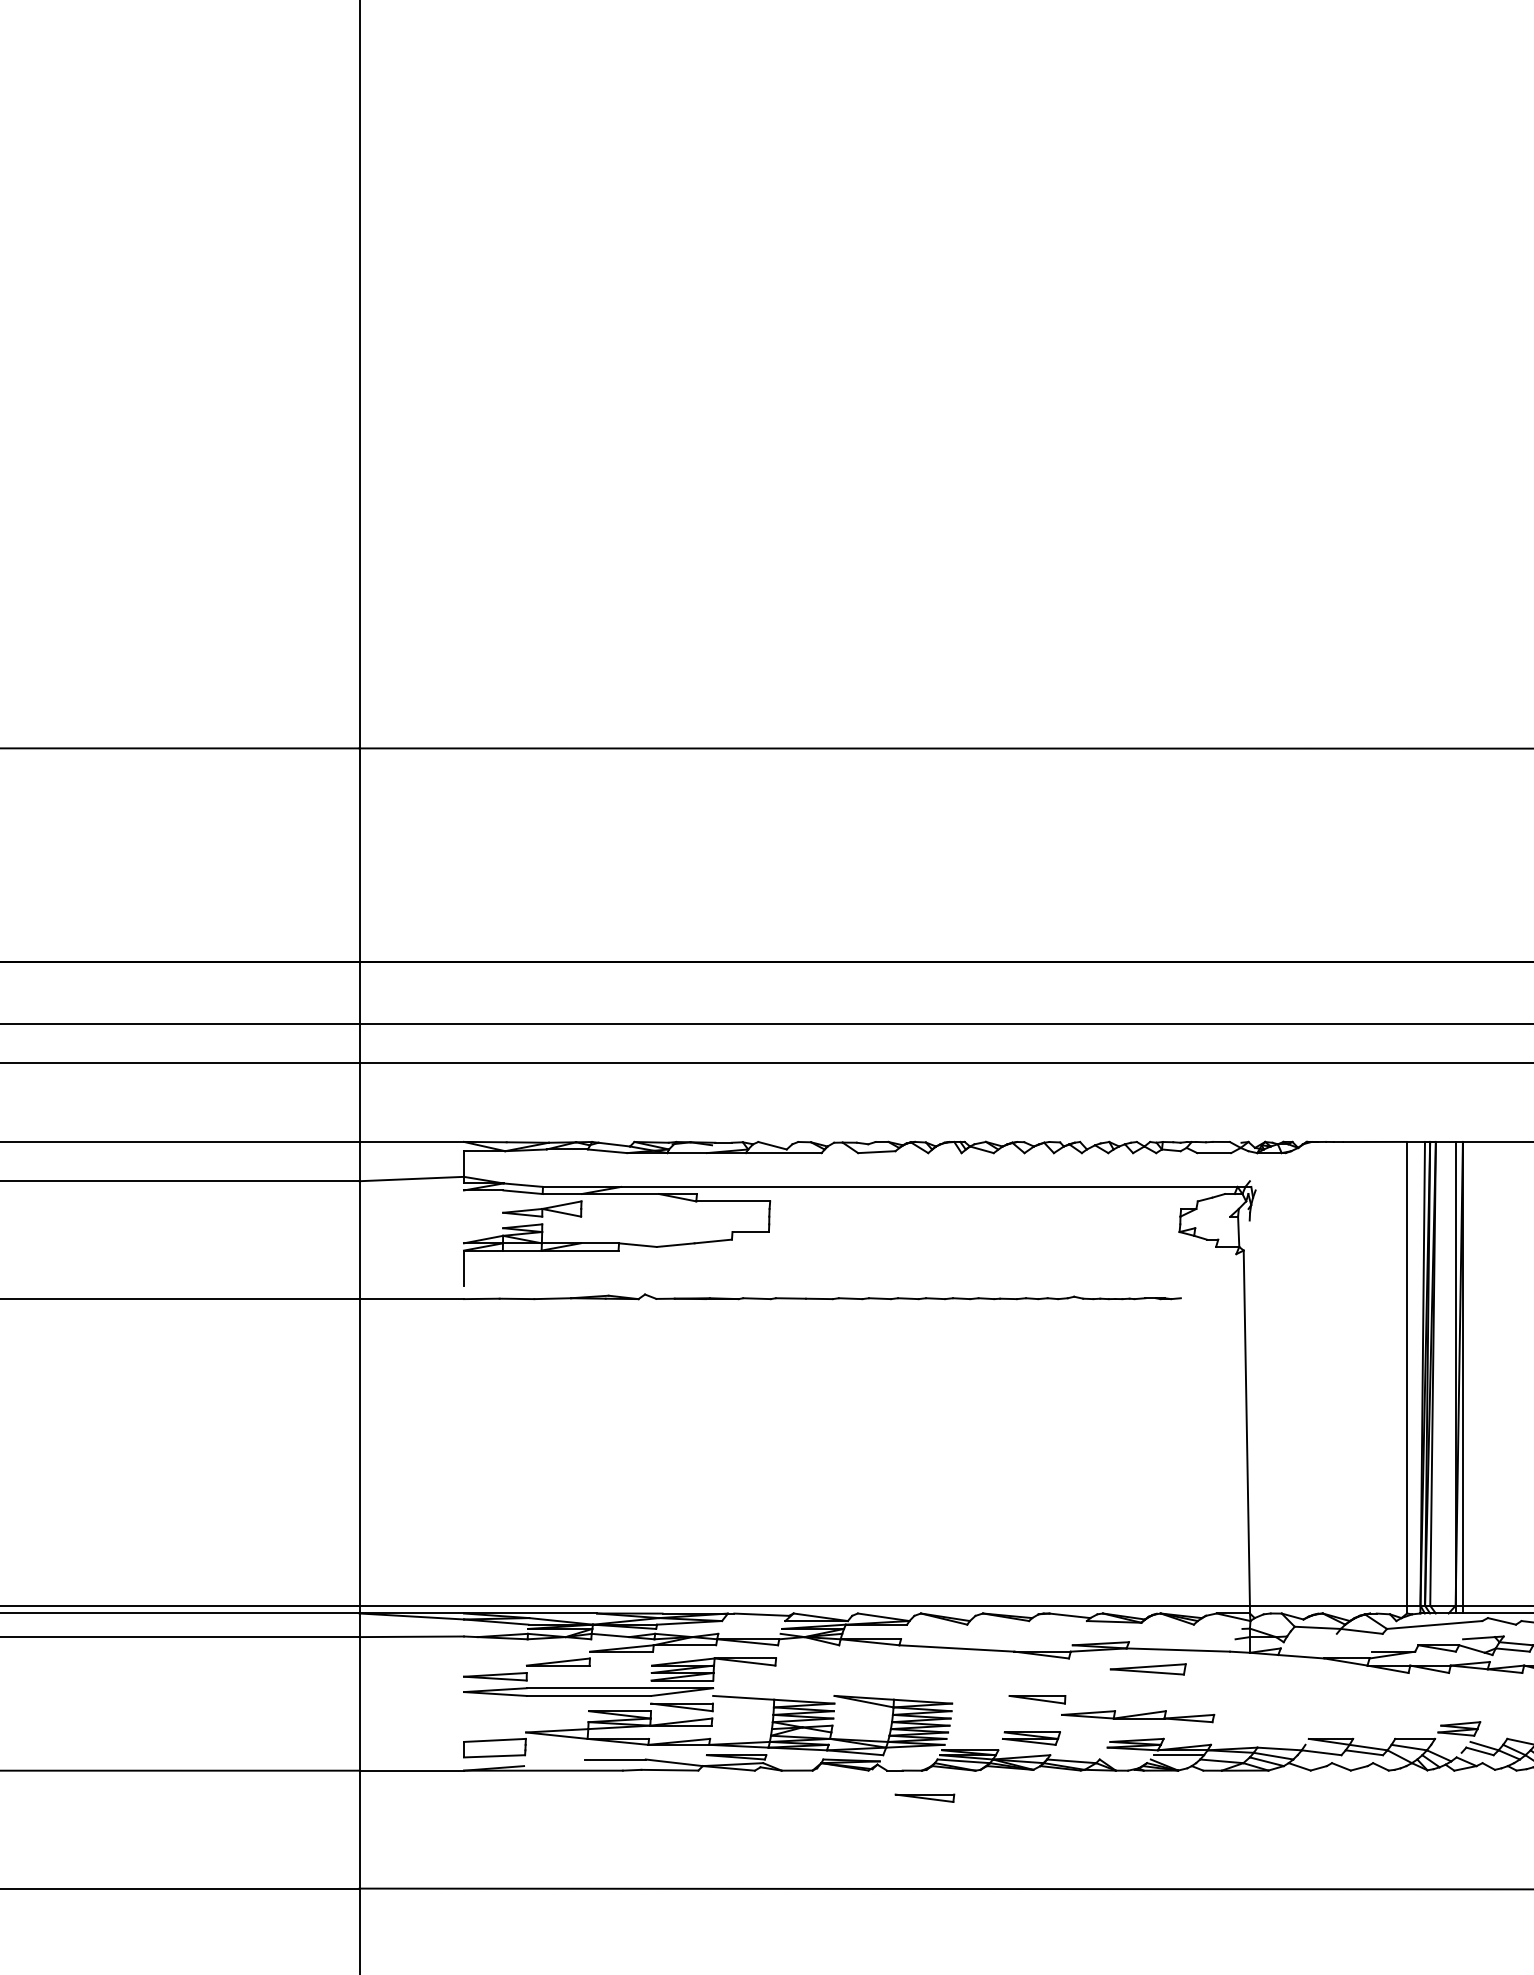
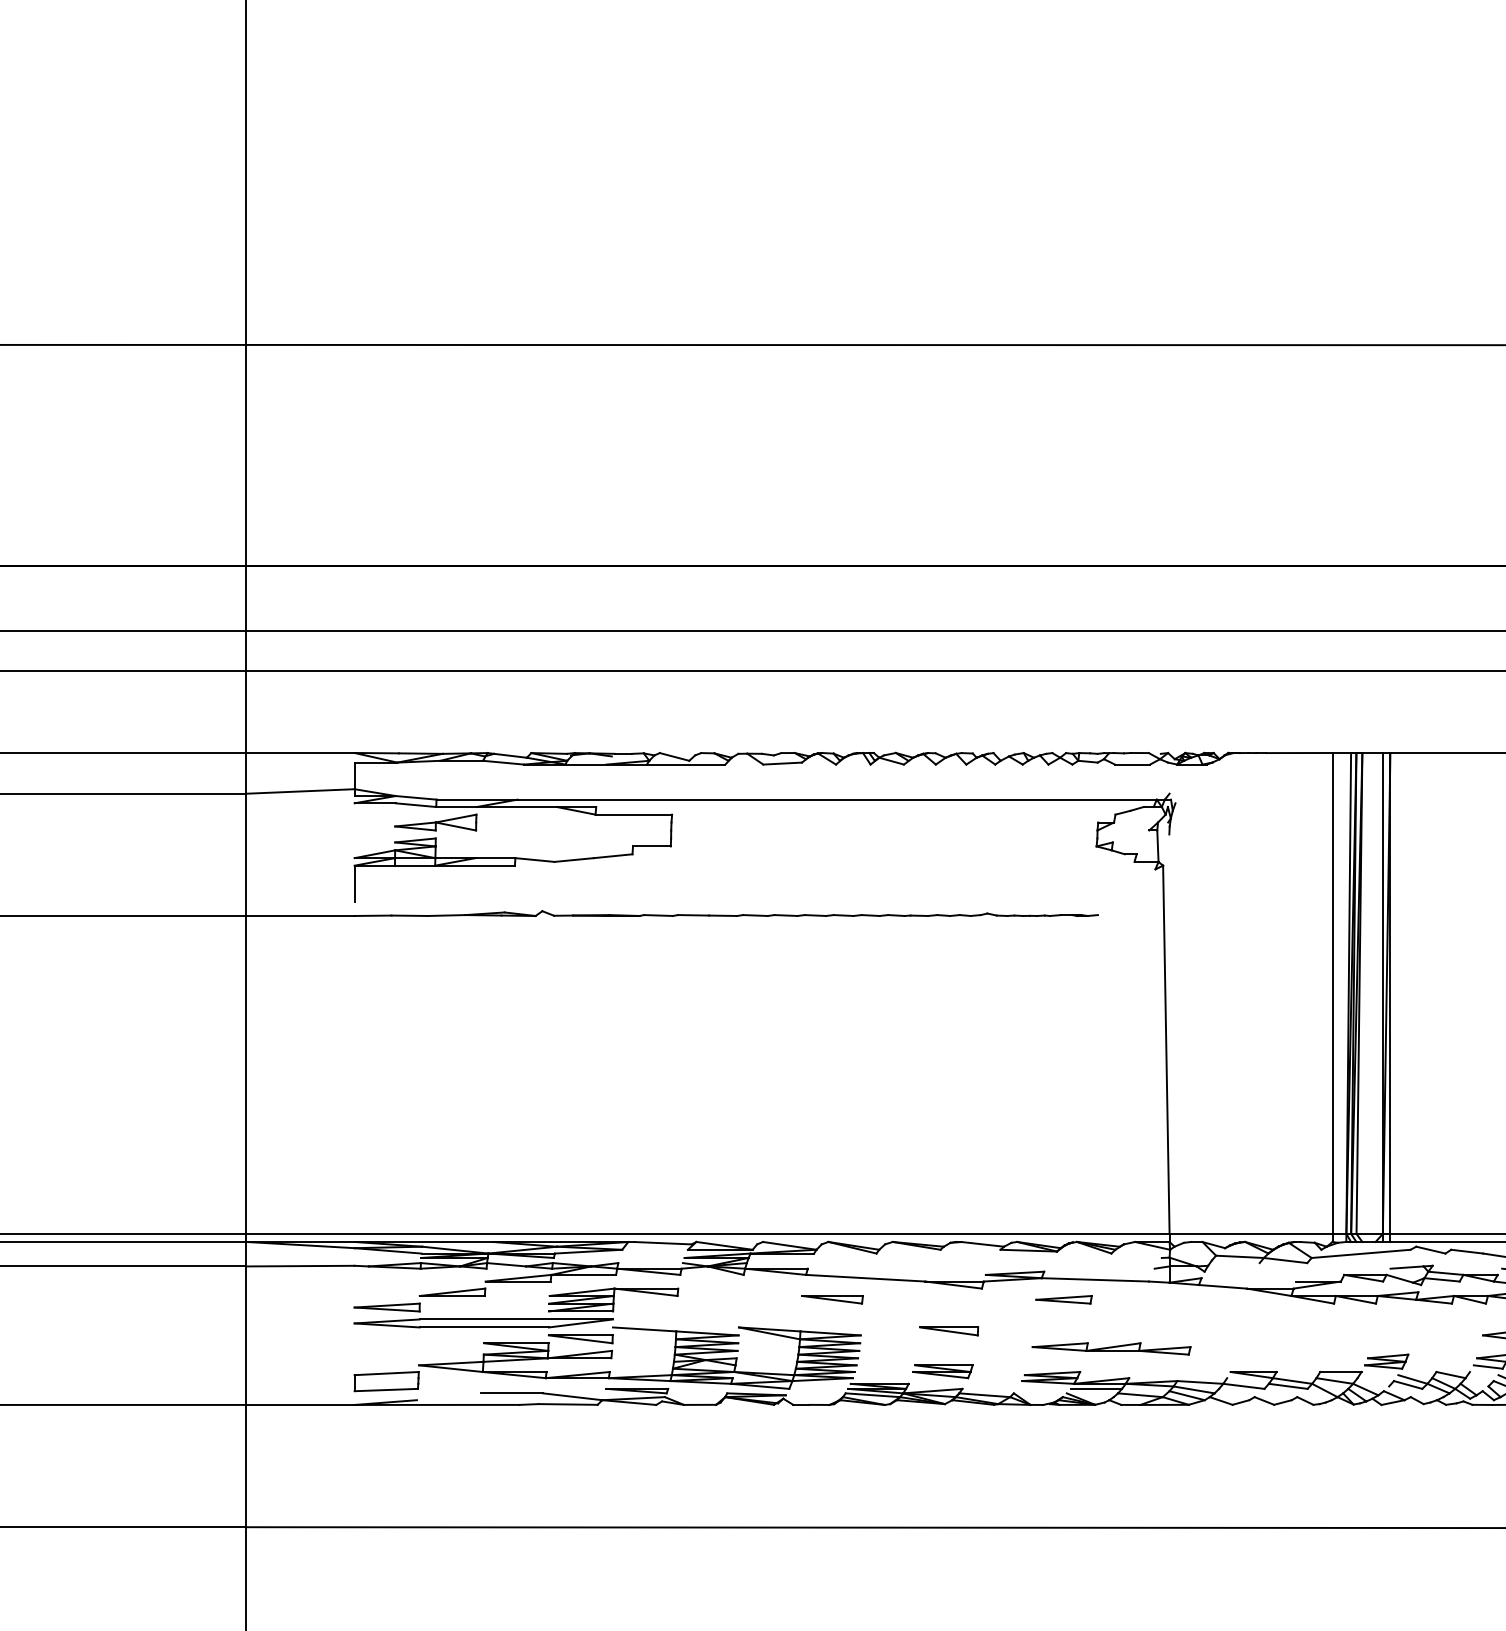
part: (1147, 1668) -> (1063, 1298), size x0.71
part: (1138, 1716) -> (1112, 1348), moved
part: (924, 1797) -> (832, 1298), moved

